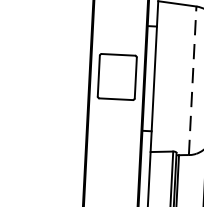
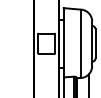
line: (193, 80) -> (81, 43), dashed -> solid

